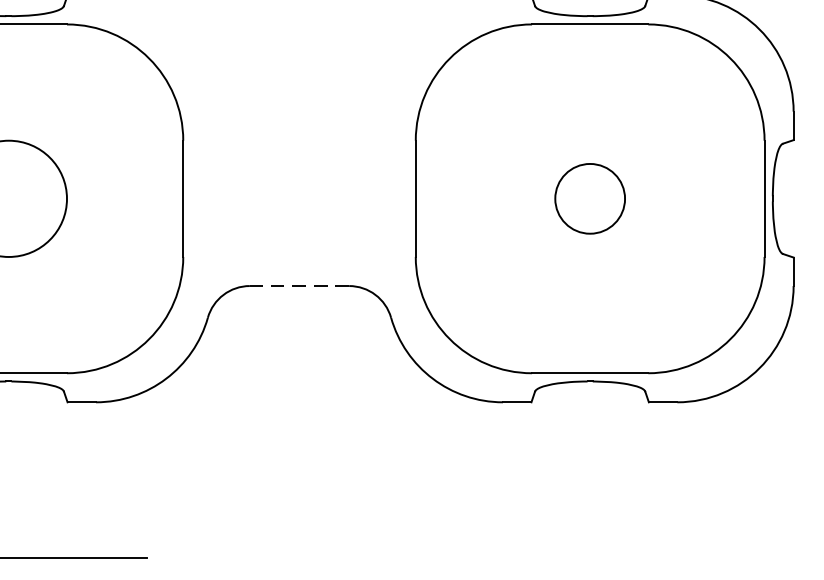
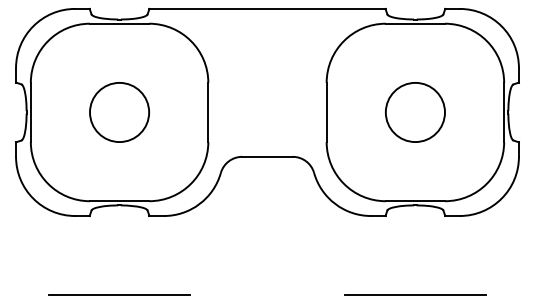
circle: (588, 198) -> (414, 112), size x1.67
line: (297, 285) -> (266, 156), dashed -> solid
line: (588, 558) -> (414, 295), added

